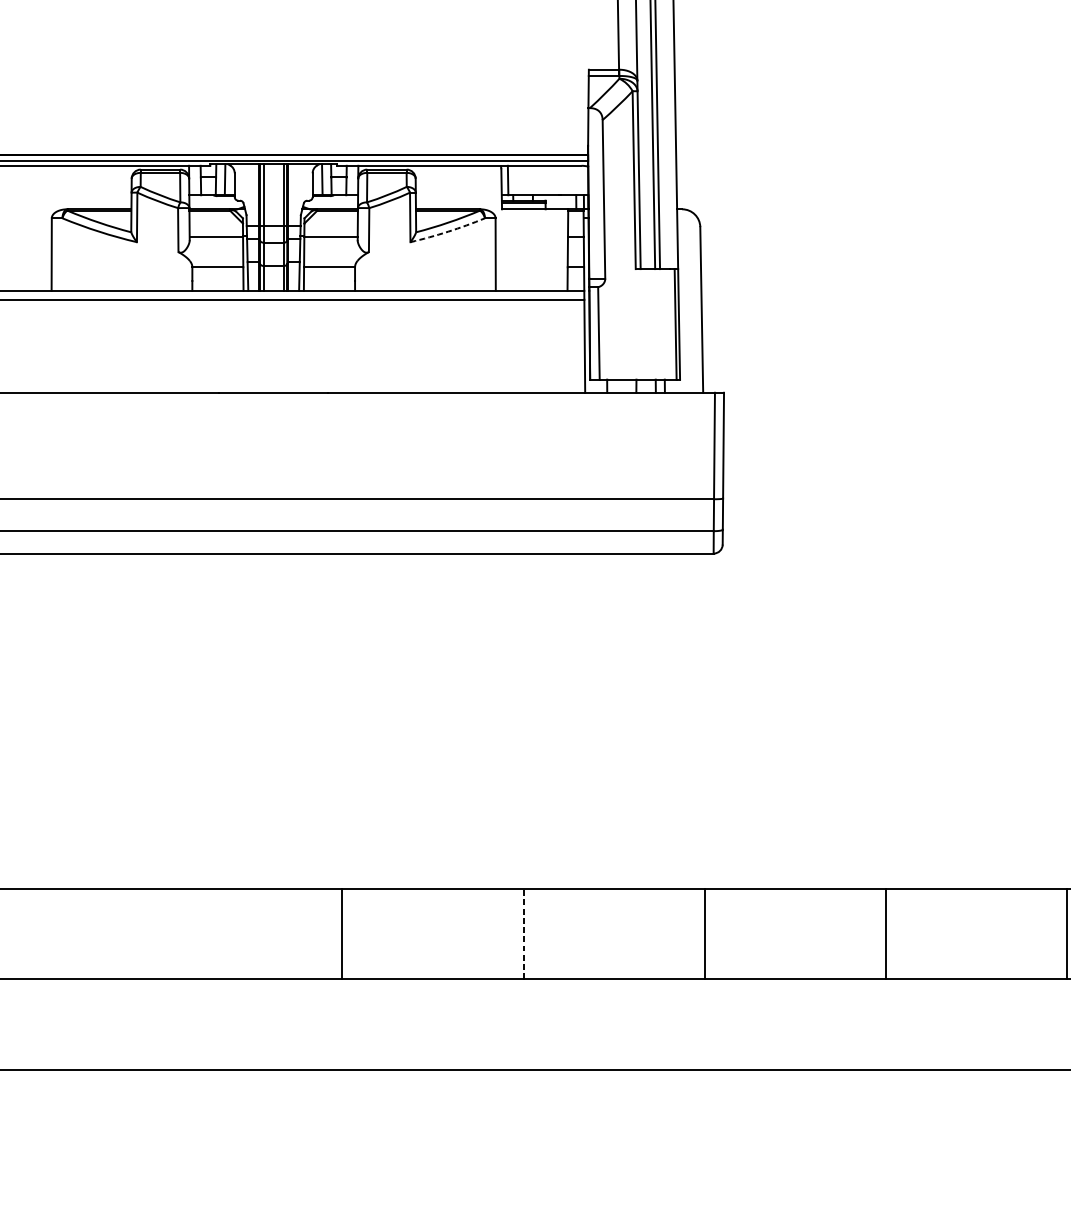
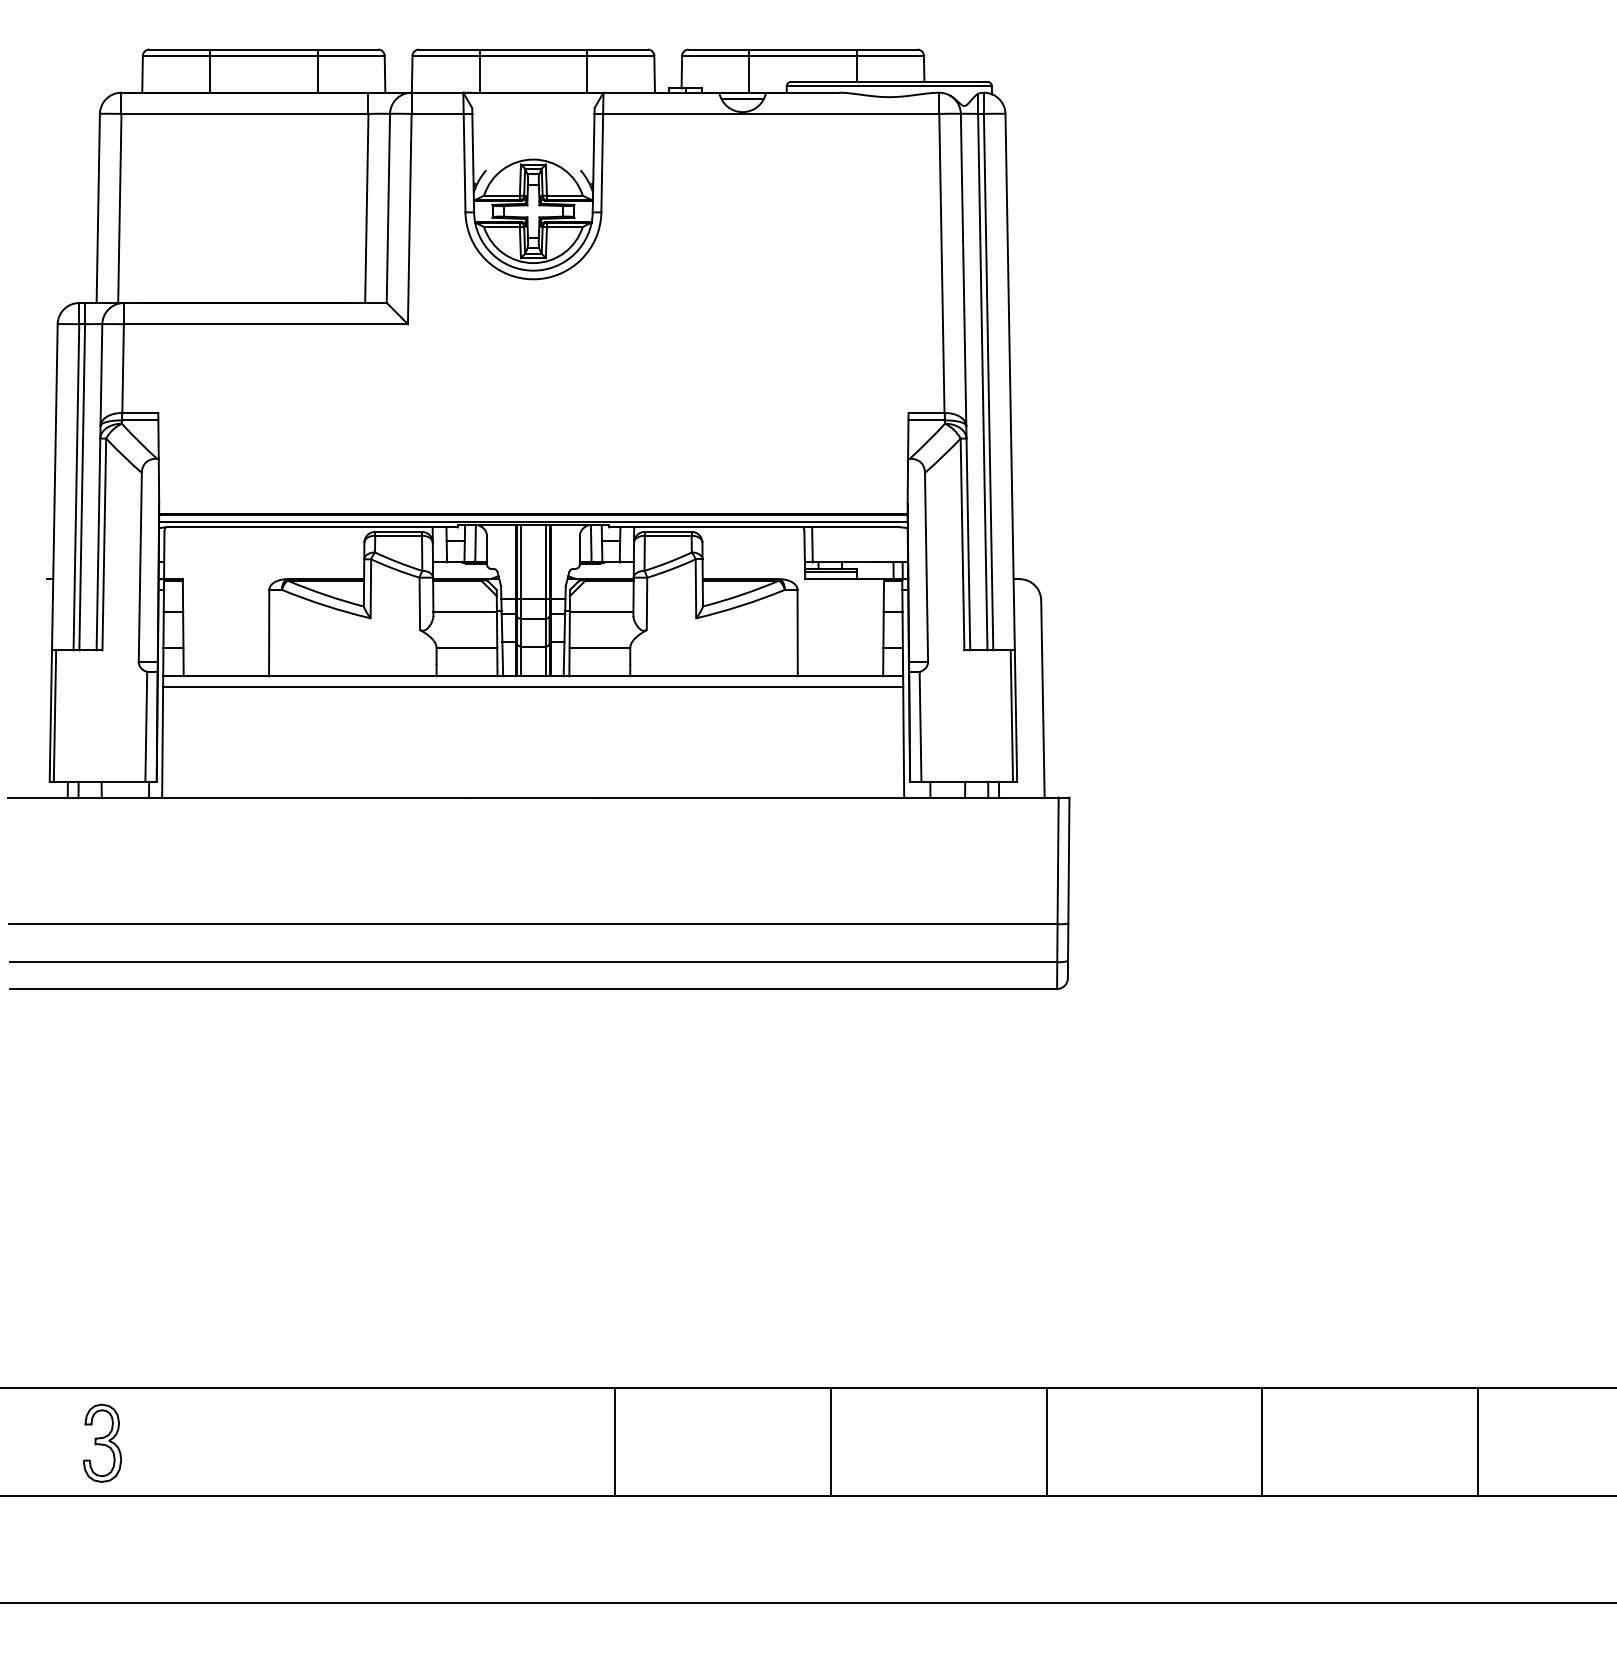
arc: (448, 231) -> (741, 605), dashed -> solid
line: (523, 933) -> (830, 1441), dashed -> solid

